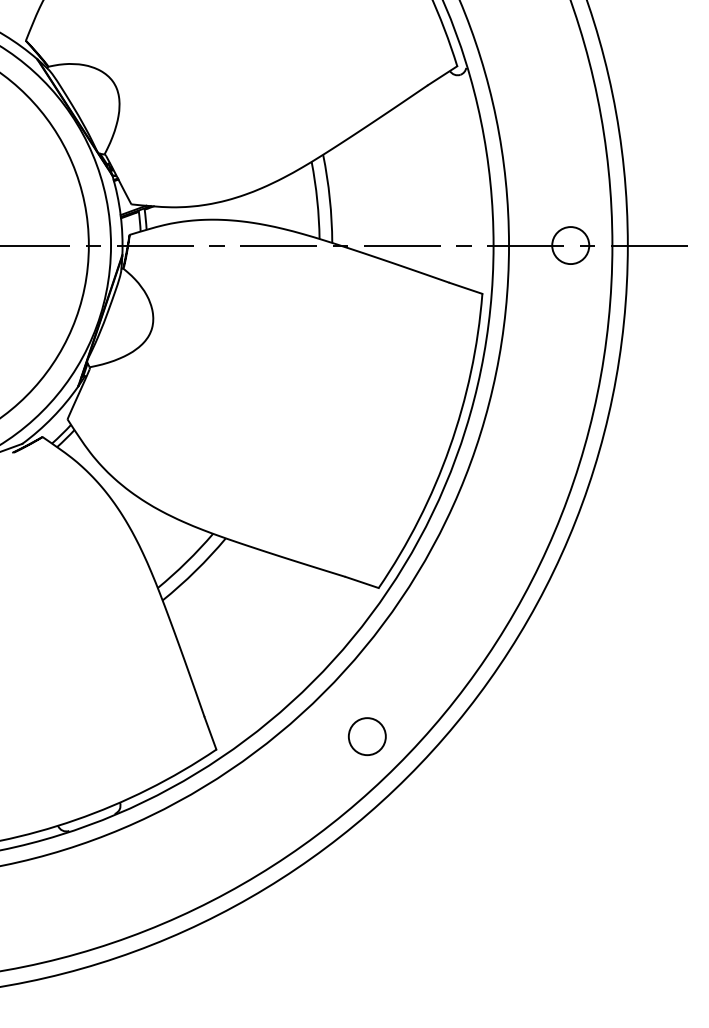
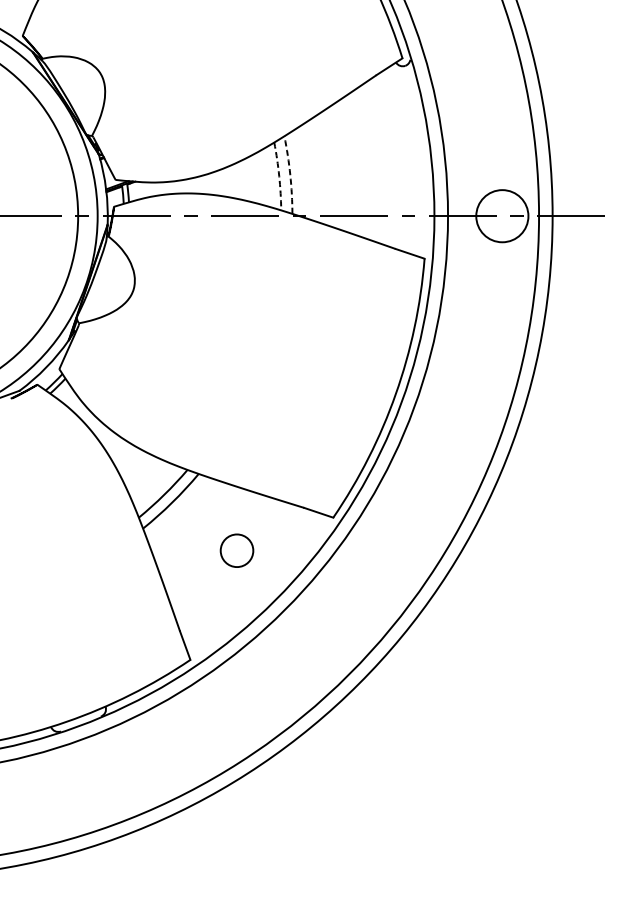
arc: (329, 198) -> (289, 174), solid -> dashed
arc: (317, 200) -> (279, 176), solid -> dashed
circle: (570, 245) -> (502, 216), size x1.6
circle: (366, 736) -> (236, 550), moved

